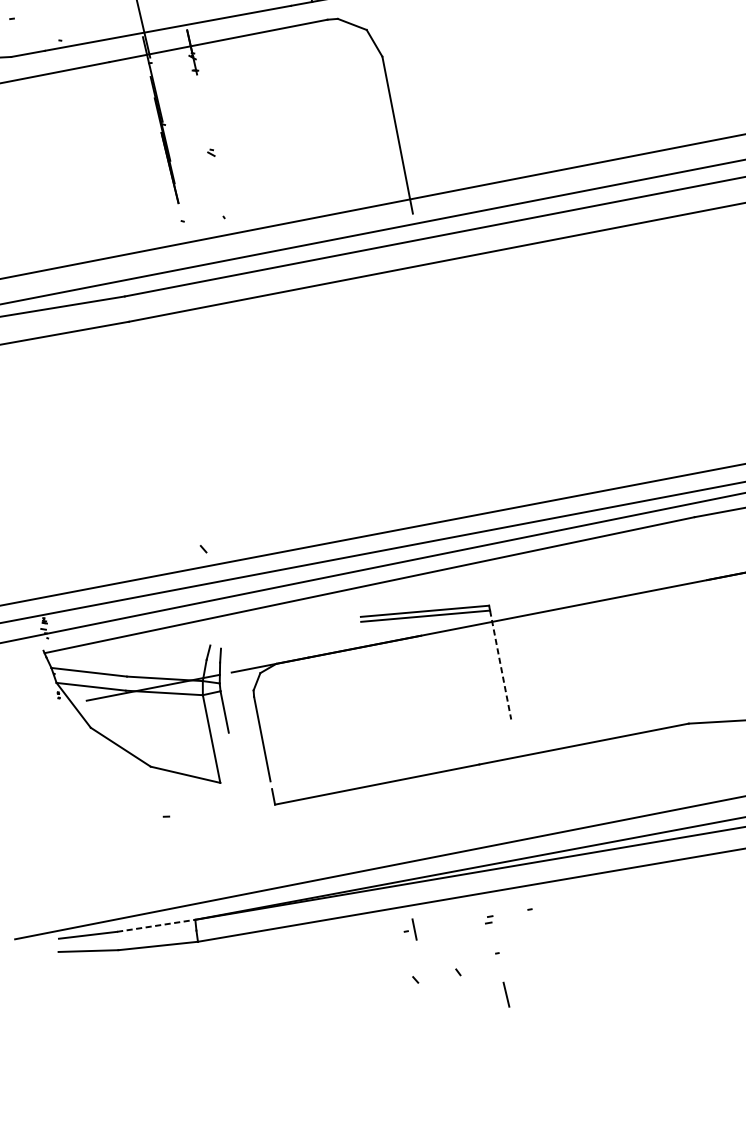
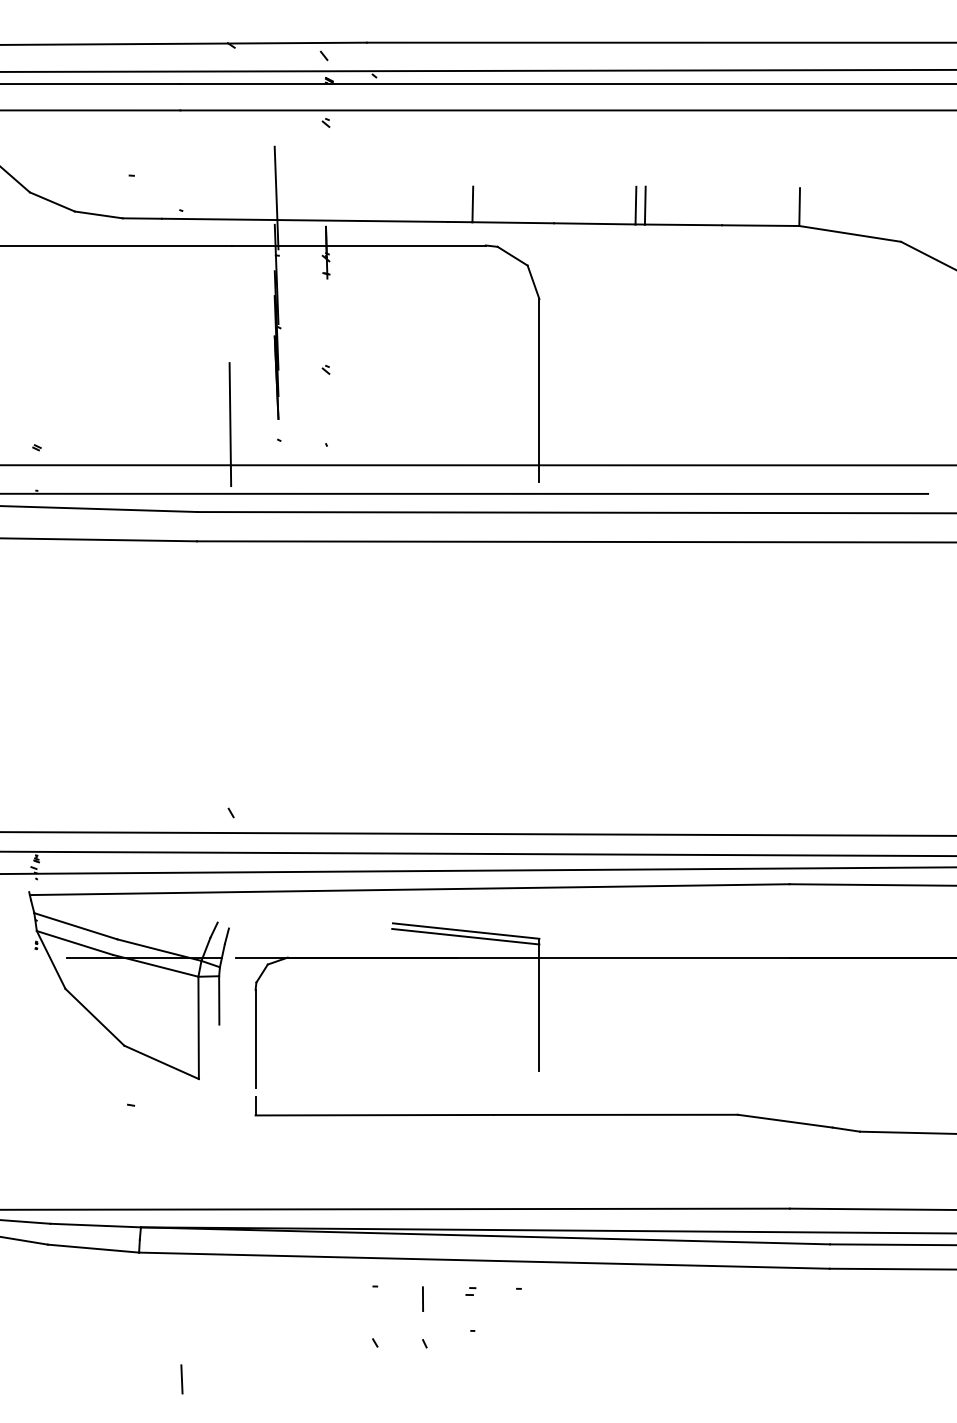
line: (138, 215) -> (230, 424), added
line: (500, 665) -> (539, 1008), dashed -> solid
line: (156, 925) -> (96, 1225), dashed -> solid
line: (414, 929) -> (422, 1298), moved
line: (506, 994) -> (181, 1379), moved

